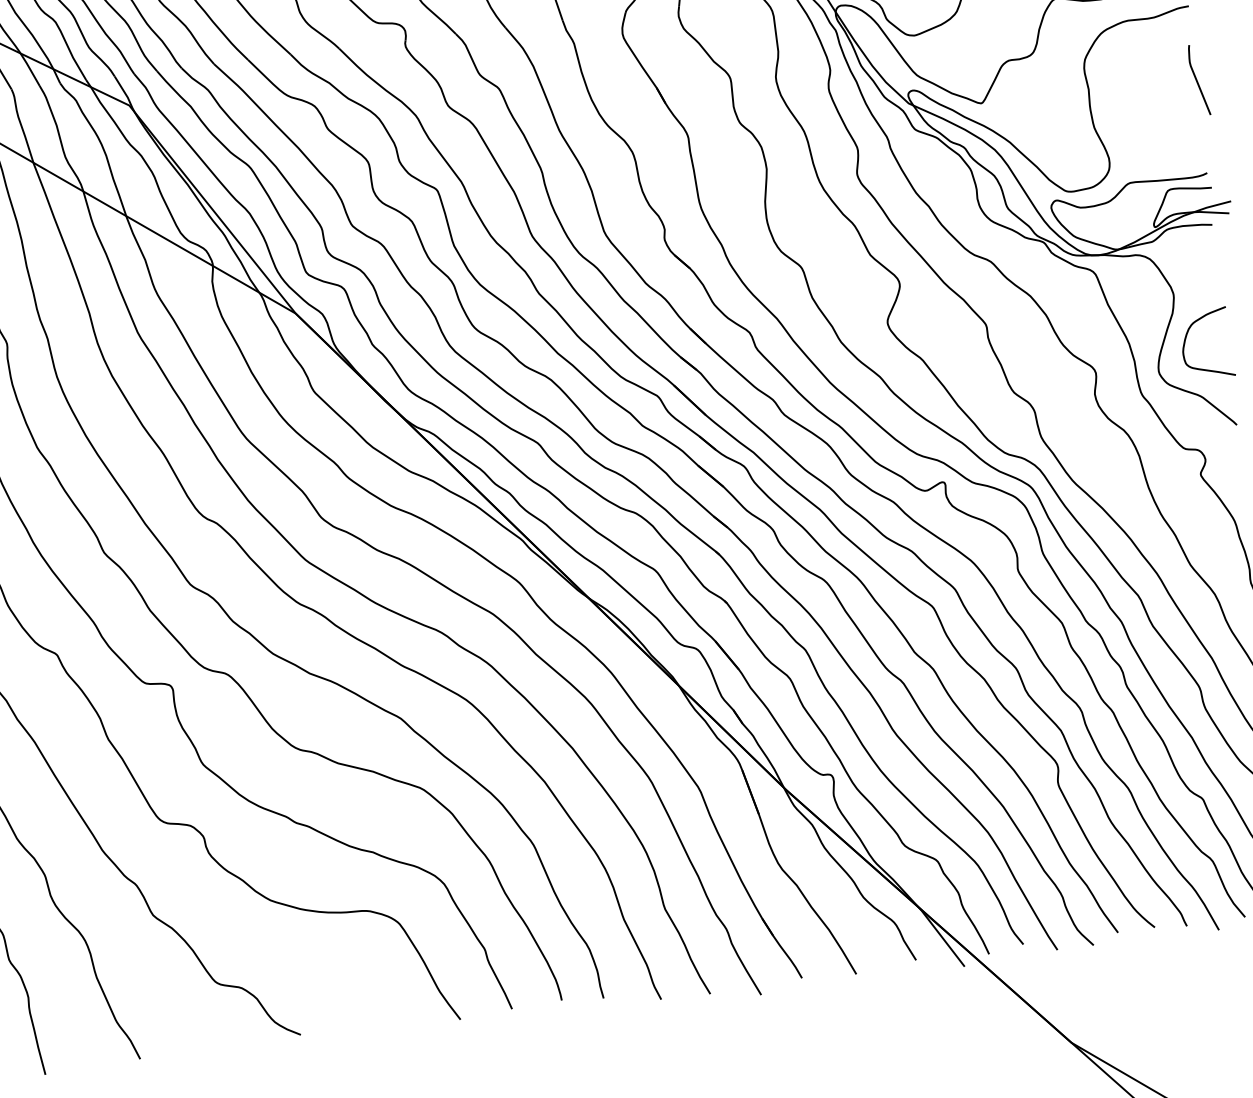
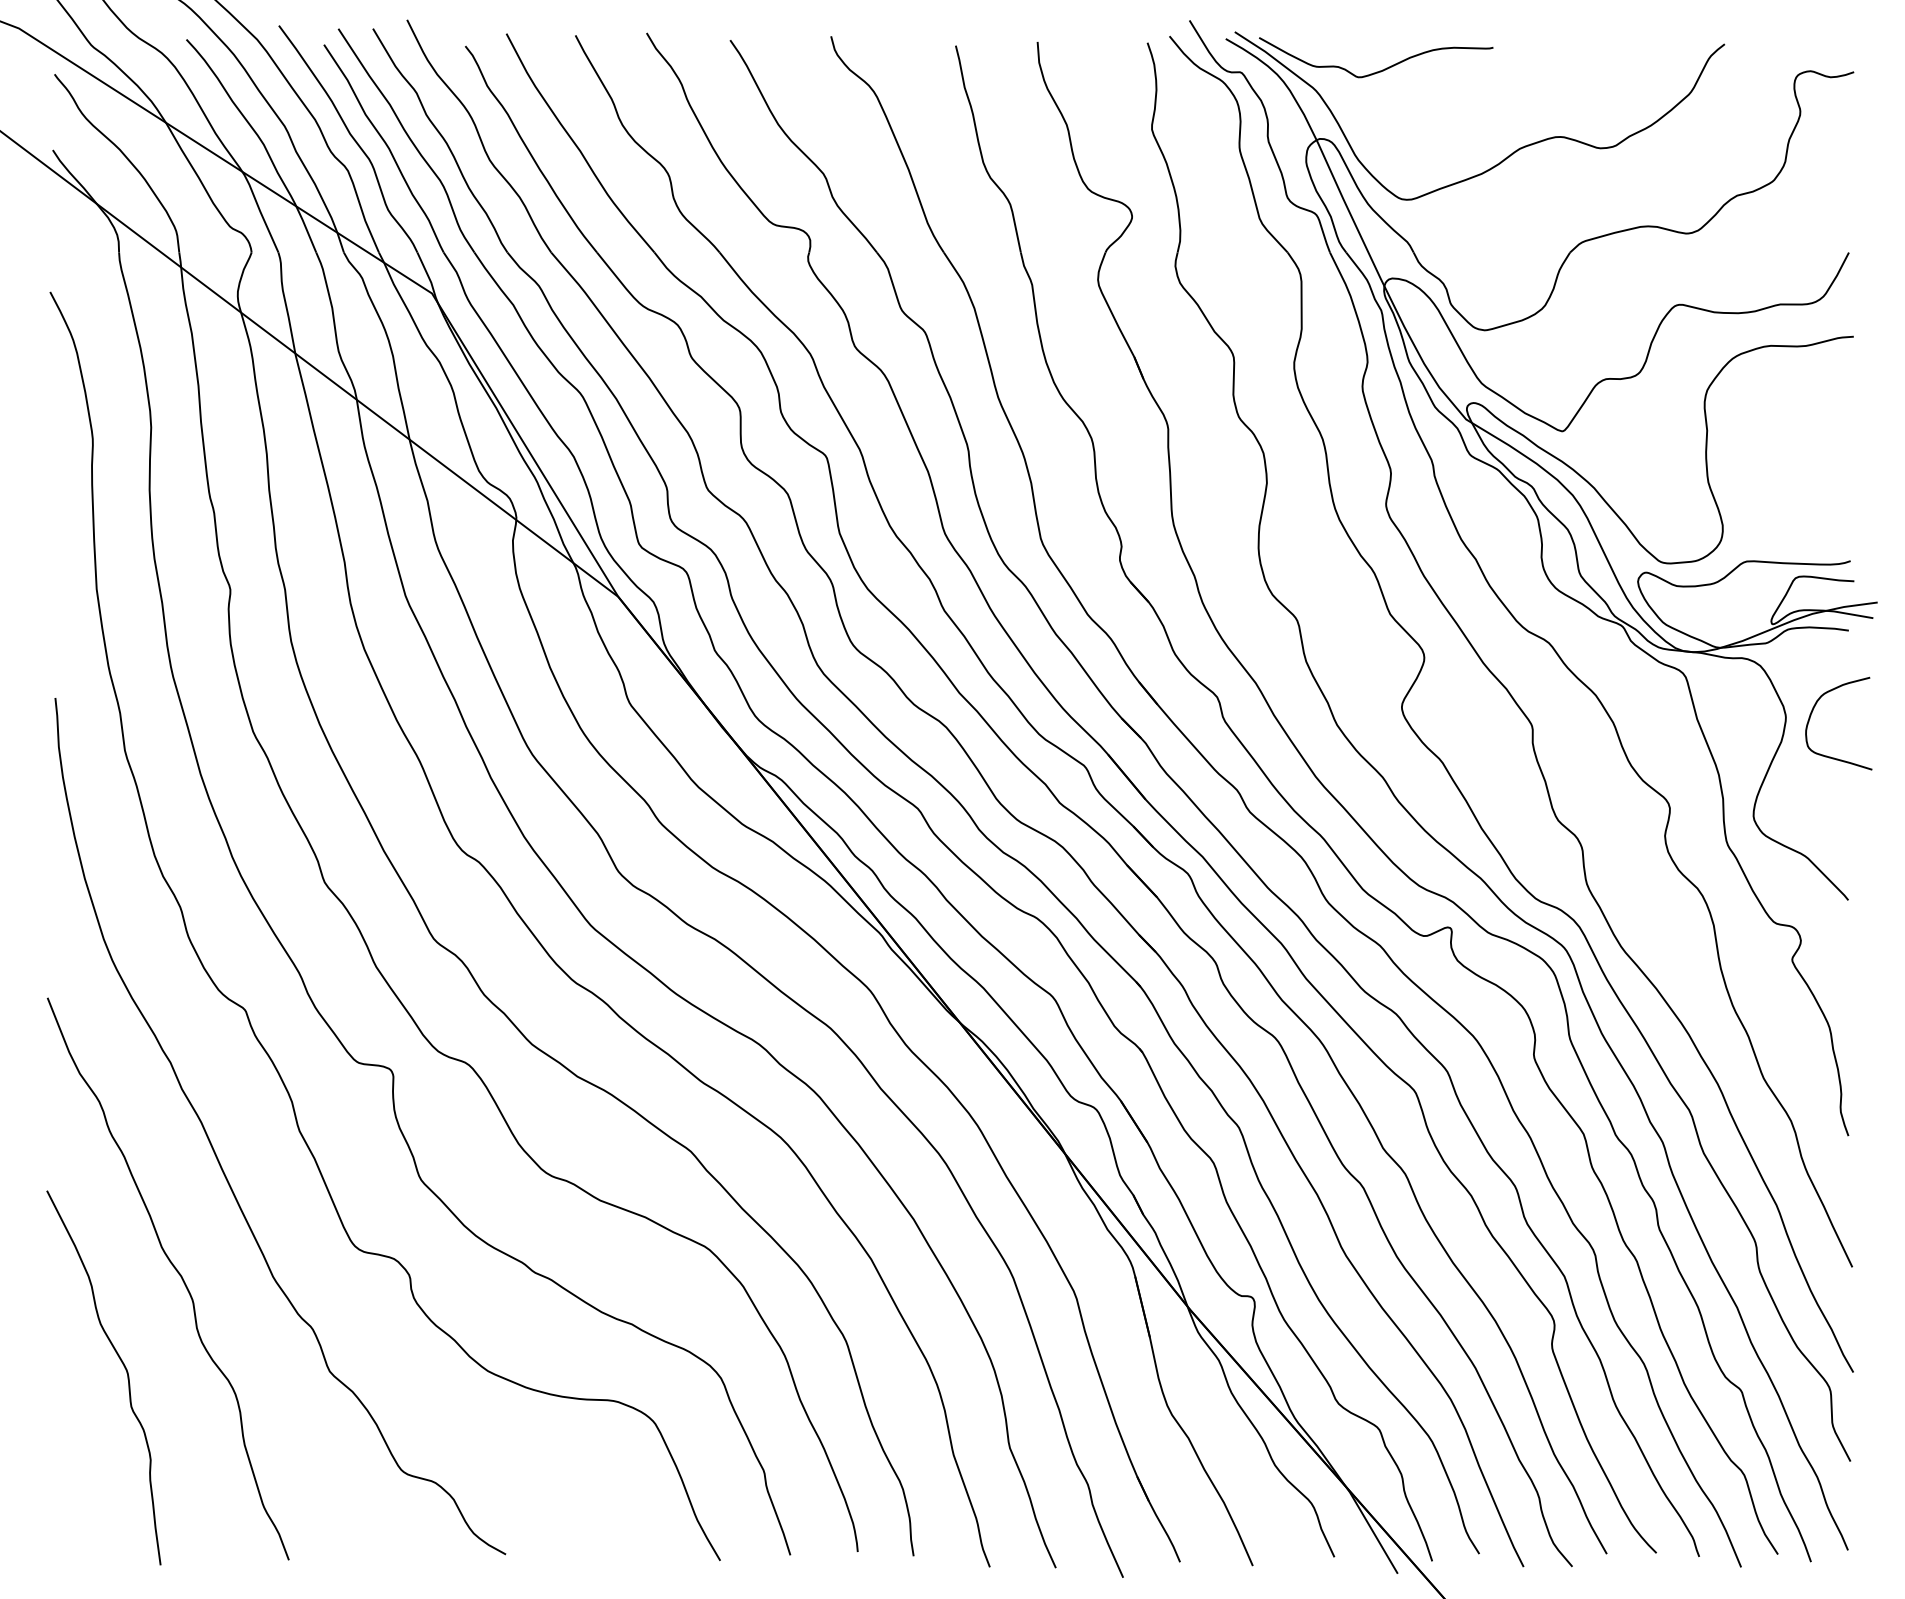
curve: (1197, 81) -> (1853, 437), removed
curve: (1186, 338) -> (1812, 713), moved

